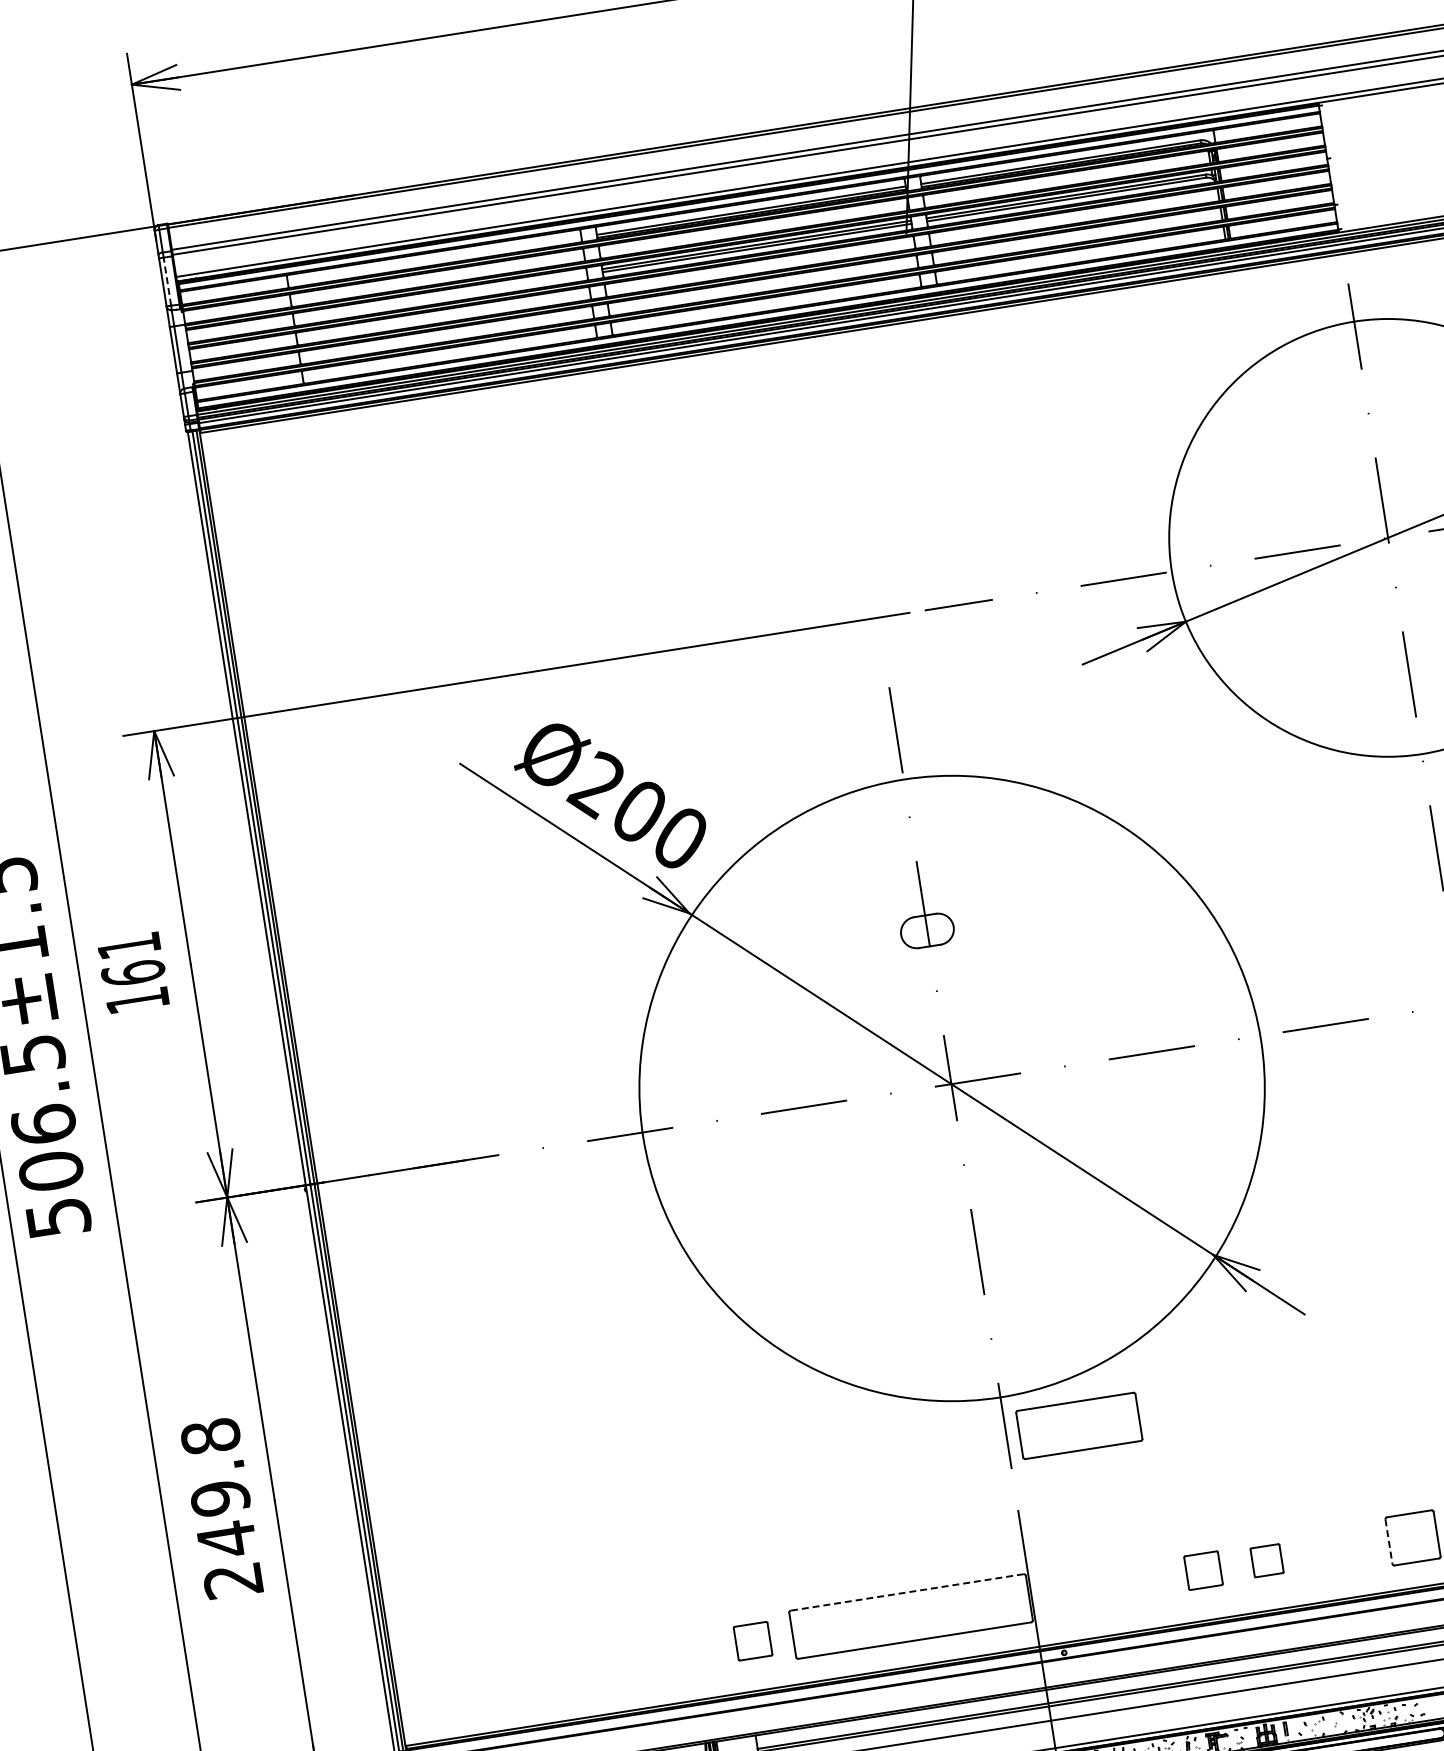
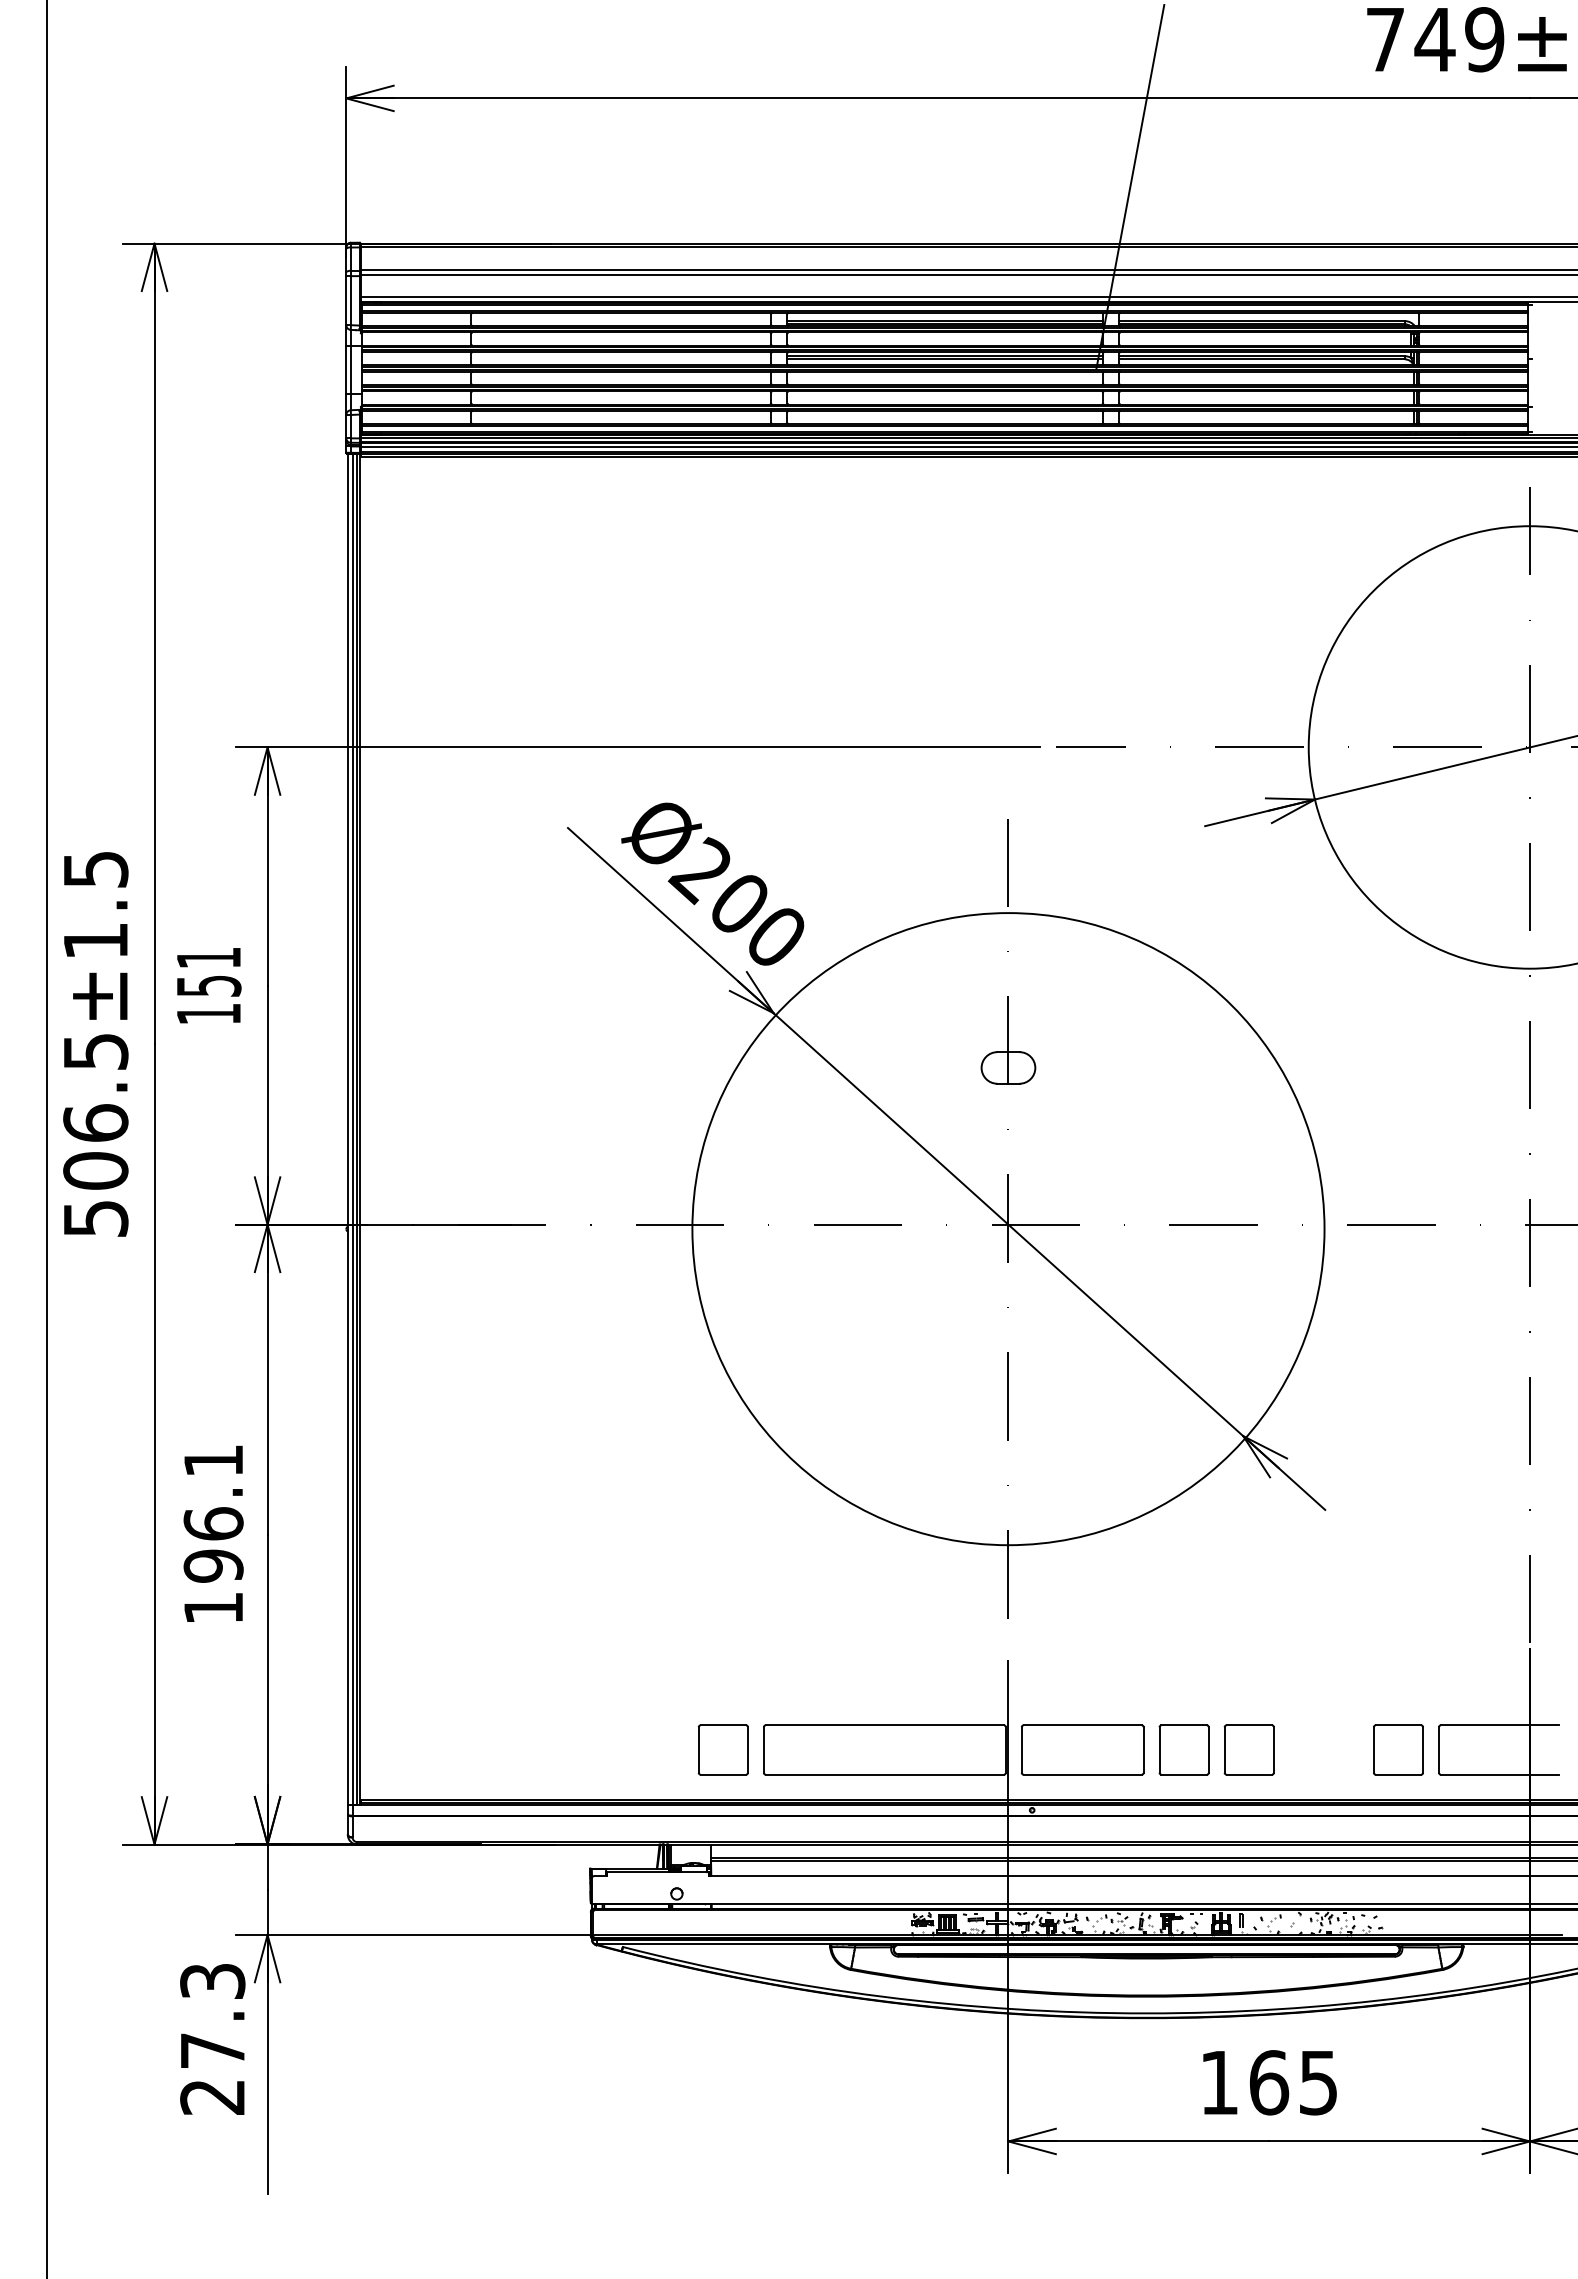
line: (167, 281) -> (351, 300), dashed -> solid
text: (132, 972) -> (208, 985), 161 -> 151
part: (1079, 1425) -> (1082, 1749), moved
text: (221, 1508) -> (213, 1534), 249.8 -> 196.1
line: (1388, 1542) -> (1373, 1750), dashed -> solid
part: (1266, 1560) -> (1248, 1749), size x1.67
part: (1202, 1570) -> (1183, 1749), size x1.43
line: (906, 1592) -> (884, 1725), dashed -> solid
part: (752, 1640) -> (722, 1749), size x1.43

